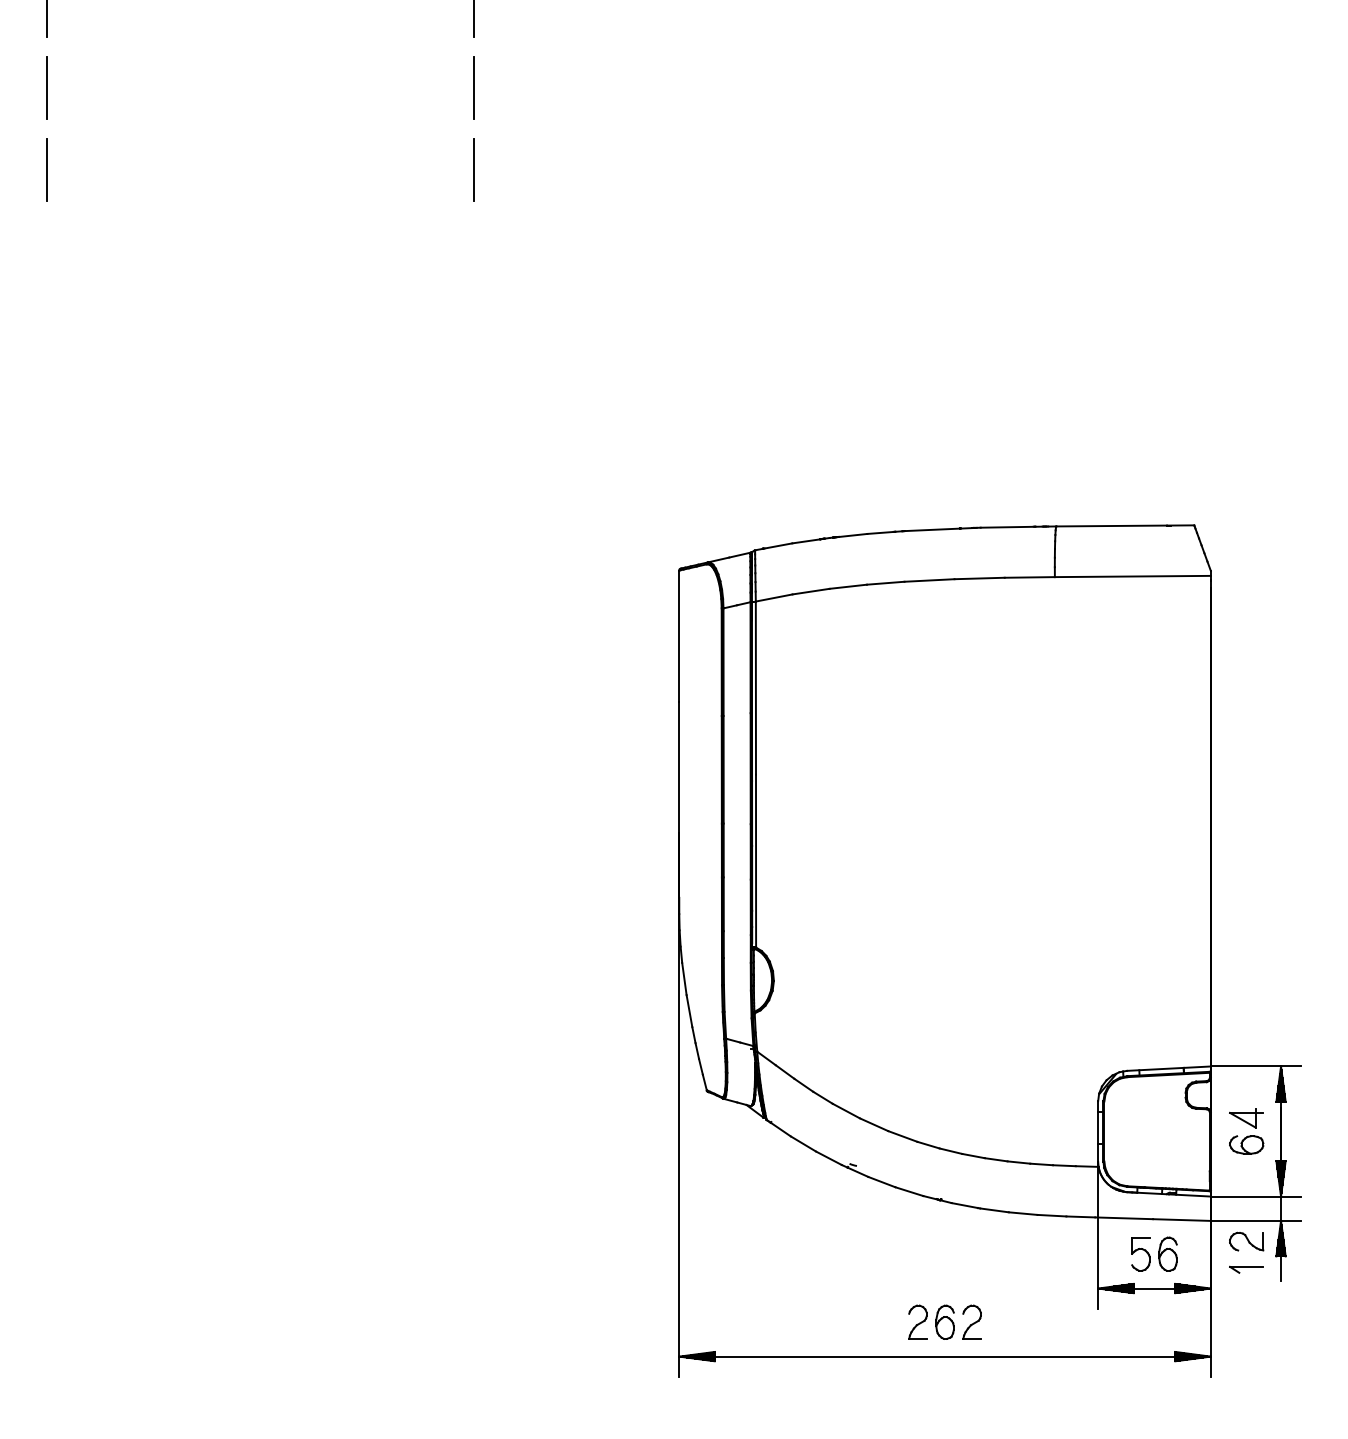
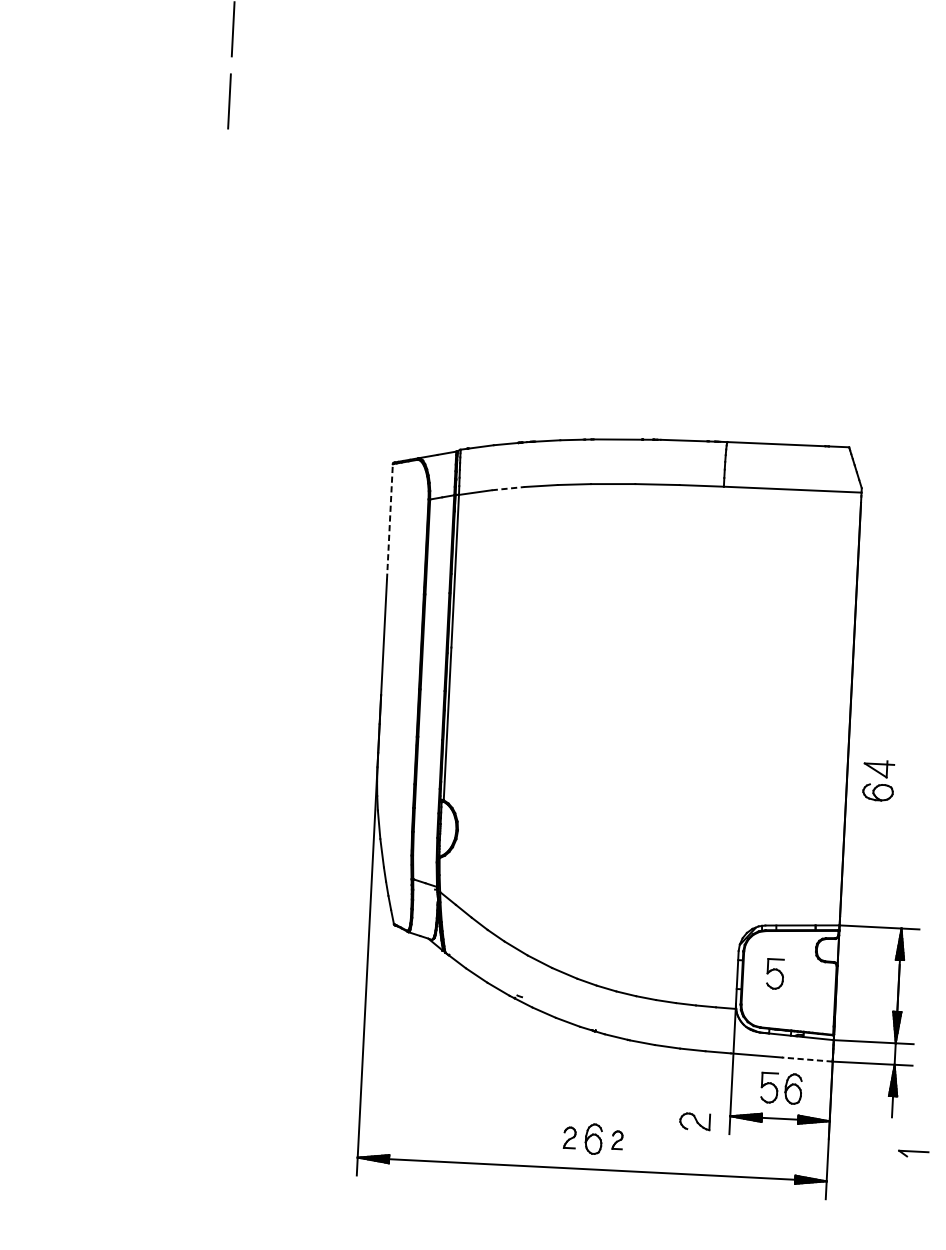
line: (811, 591) -> (508, 488), solid -> dashed
line: (679, 636) -> (390, 522), solid -> dashed
part: (1140, 1125) -> (774, 974), added
part: (1246, 1131) -> (878, 780), moved
line: (1181, 1220) -> (806, 1059), solid -> dashed
part: (1246, 1241) -> (694, 1121), moved
part: (1246, 1269) -> (913, 1153), moved
part: (917, 1321) -> (569, 1137), size x0.7
part: (971, 1321) -> (617, 1139), size x0.6

